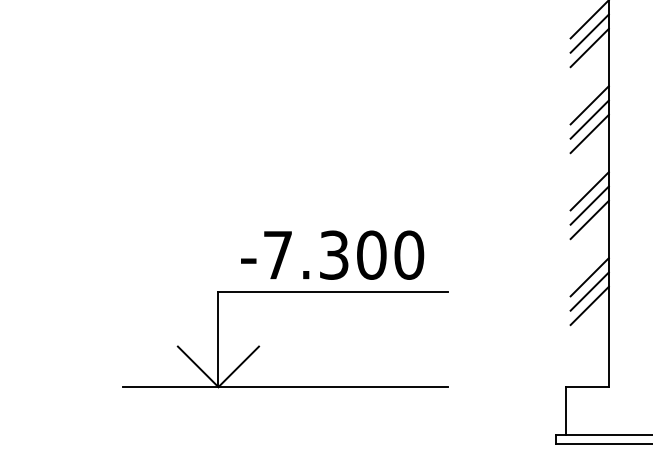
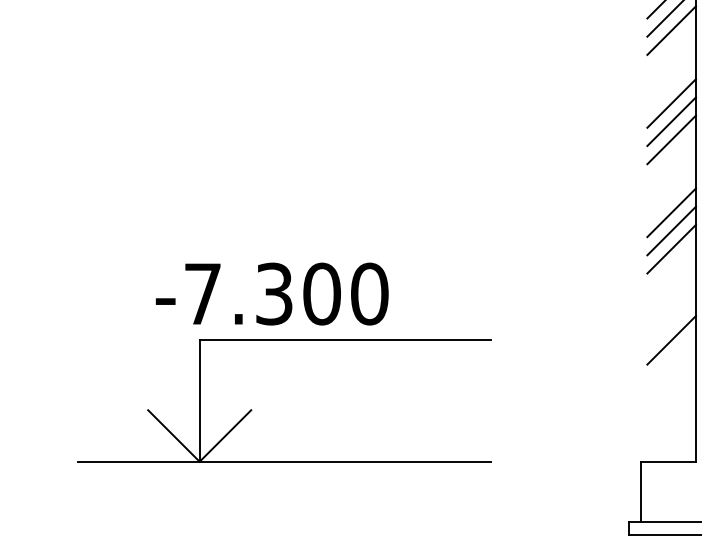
text: (332, 254) -> (272, 293), moved
line: (589, 277) -> (671, 322), removed
line: (589, 305) -> (671, 357), removed

